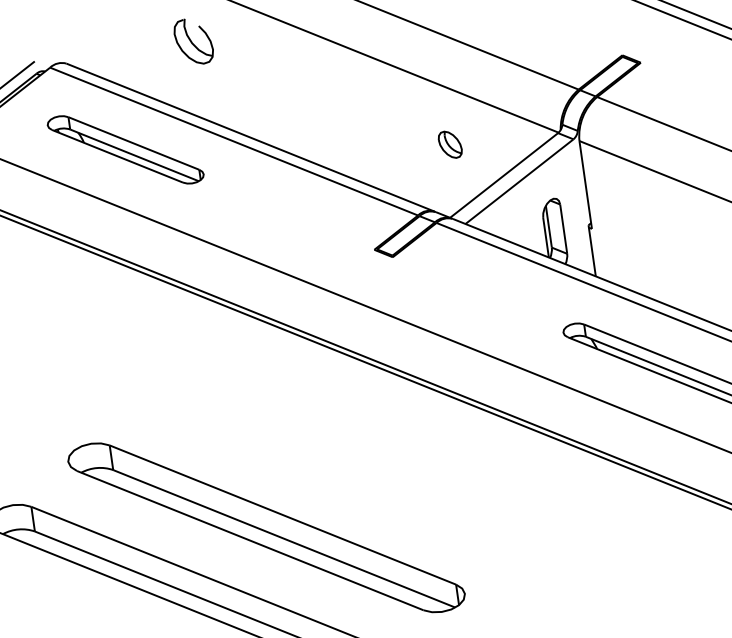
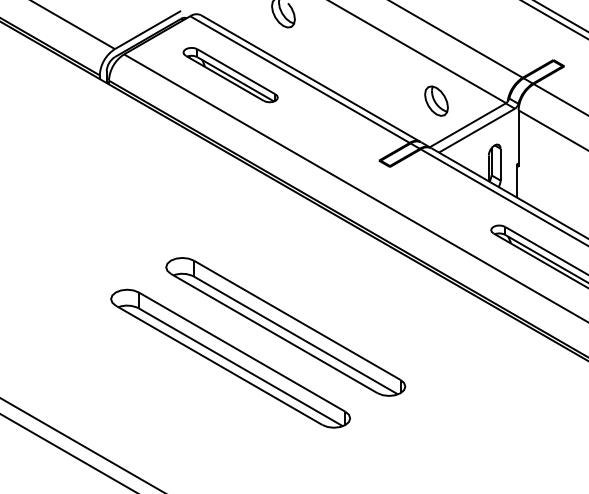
part: (450, 143) -> (436, 100), size x1.67

